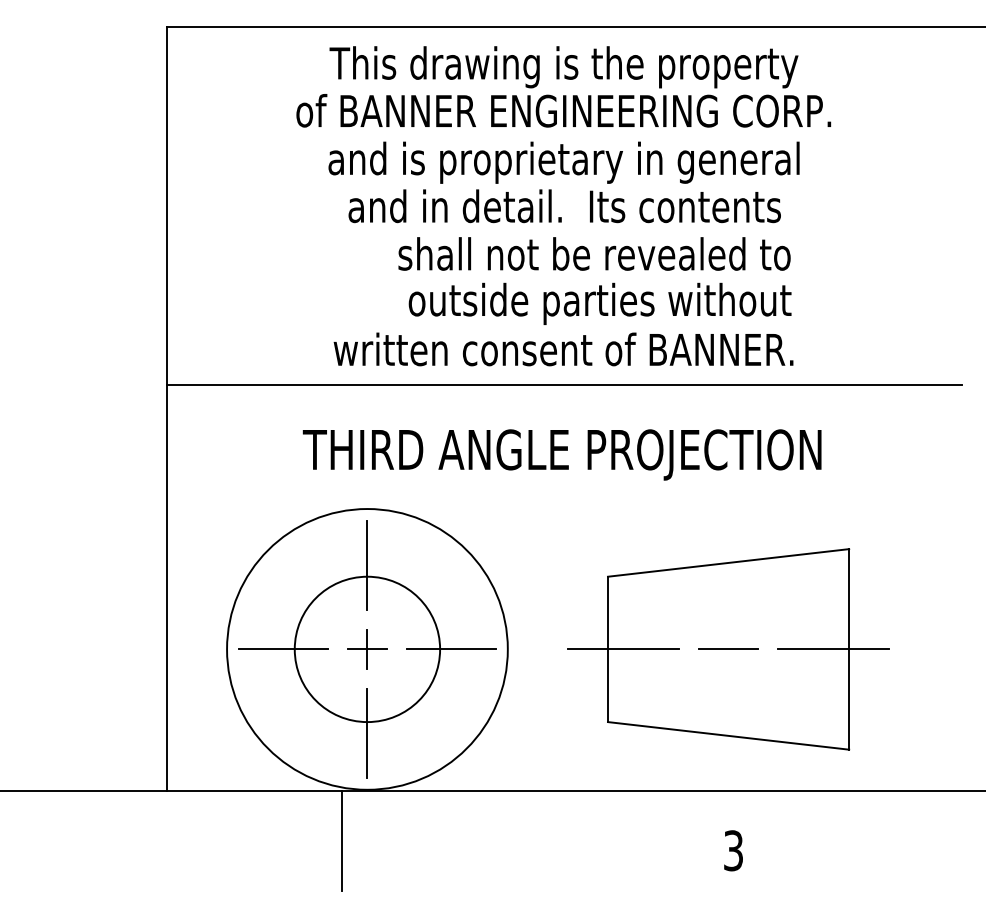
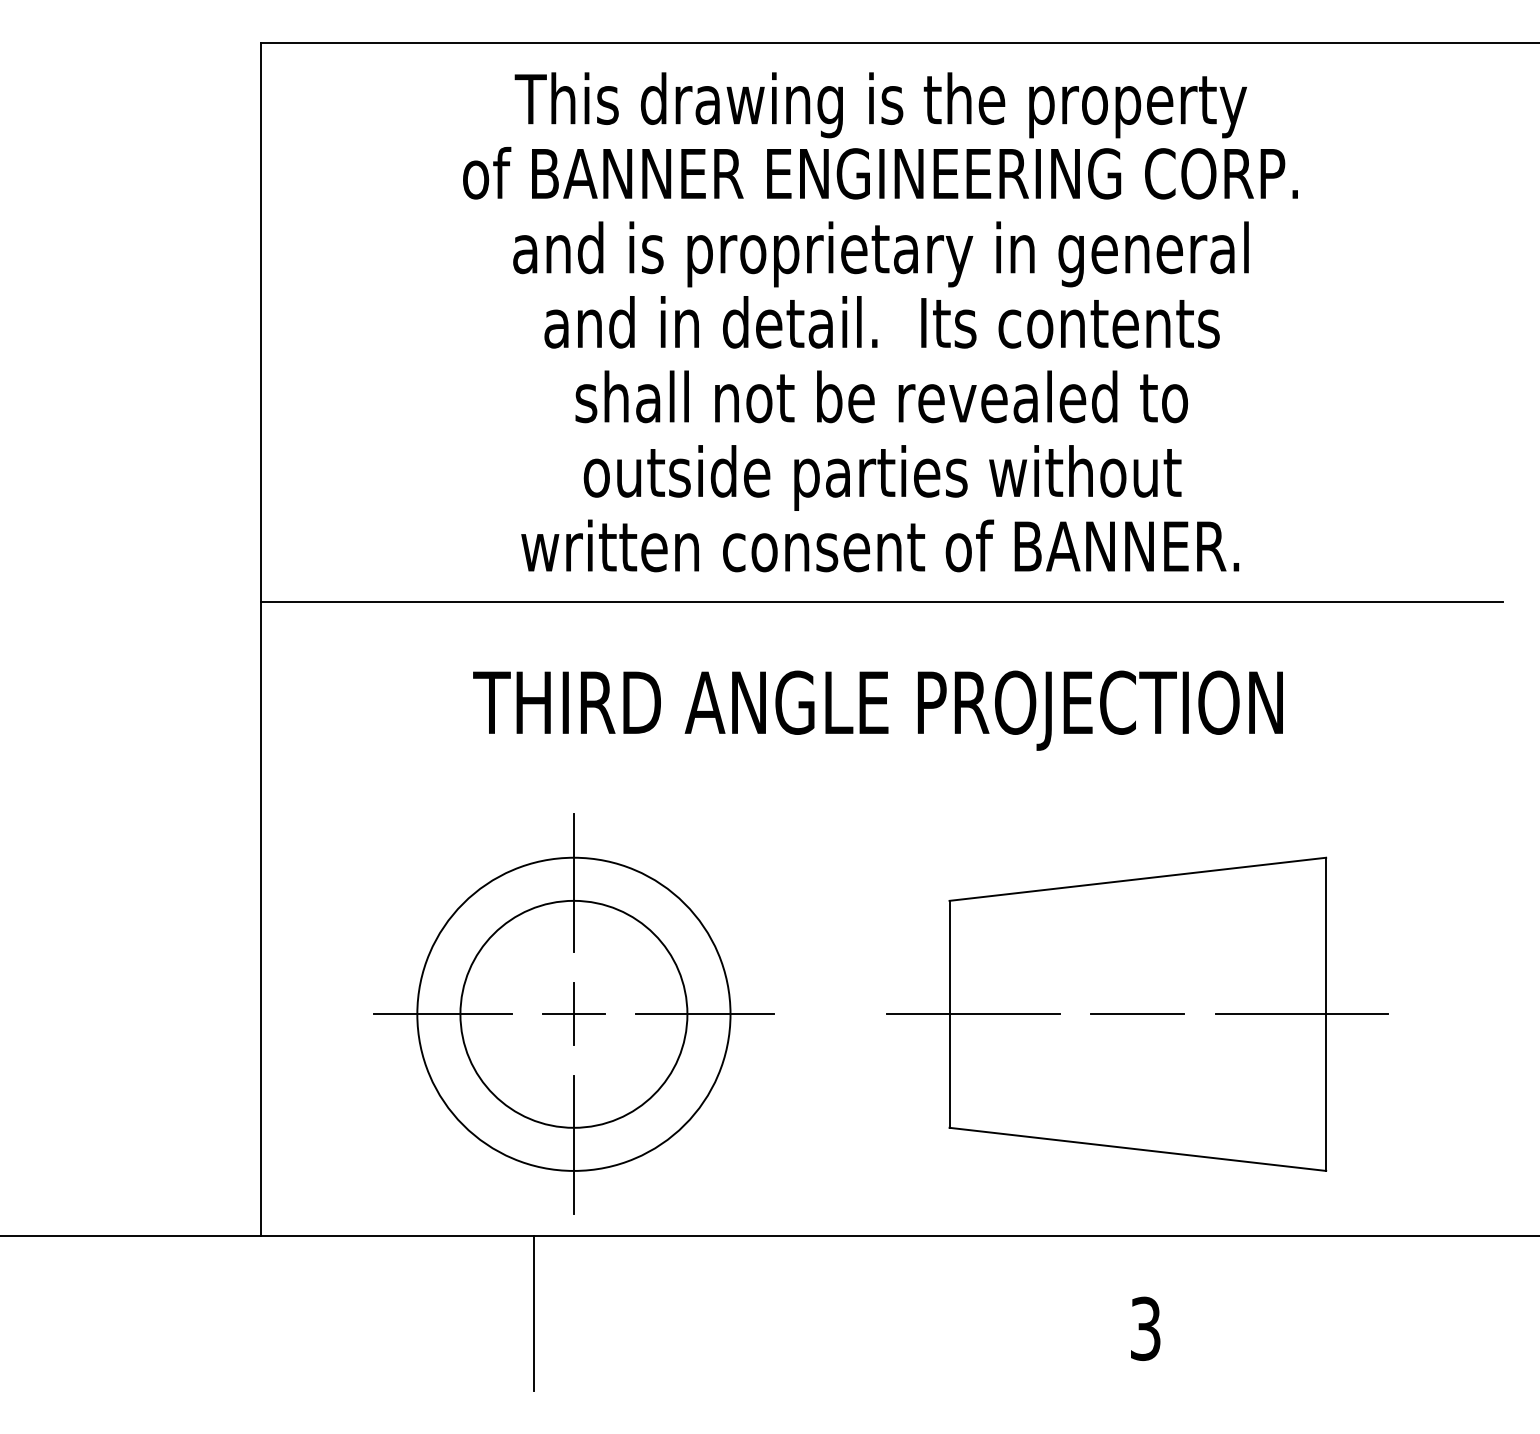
text: (594, 253) -> (881, 396), moved
text: (599, 303) -> (881, 477), moved
circle: (367, 649) -> (574, 1014), size x0.71

